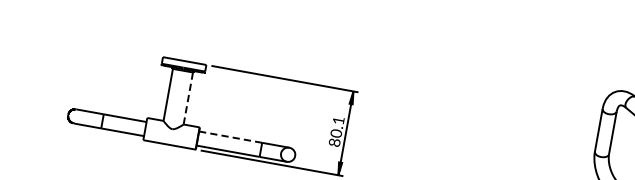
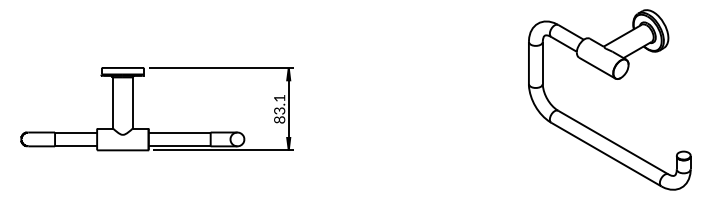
line: (188, 97) -> (132, 102), dashed -> solid
text: (337, 133) -> (280, 110), 80.1 -> 83.1
line: (230, 137) -> (179, 132), dashed -> solid

